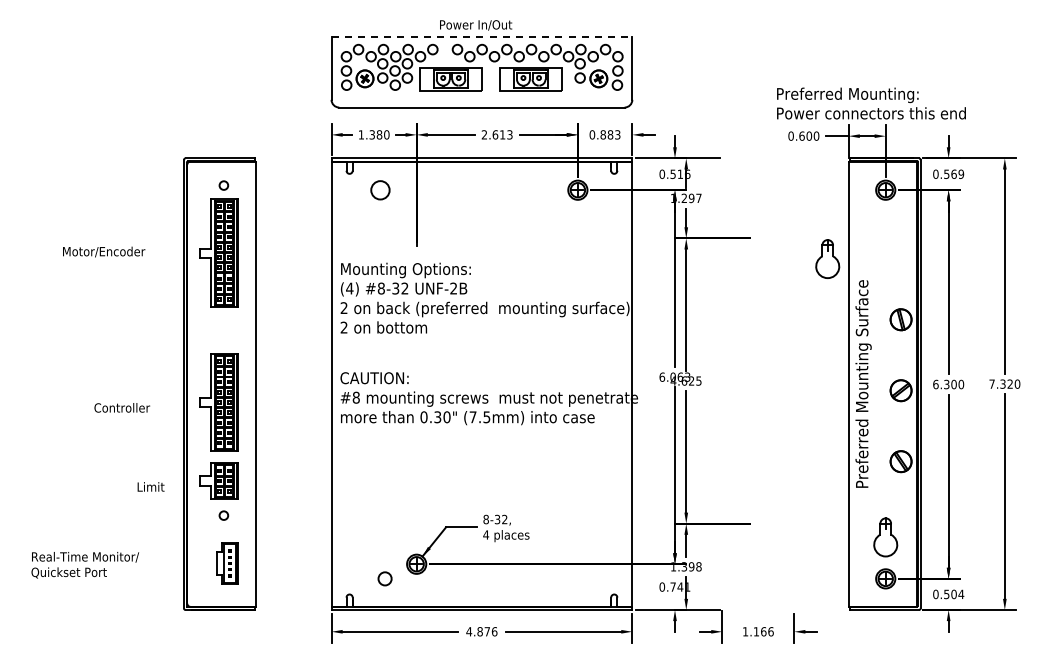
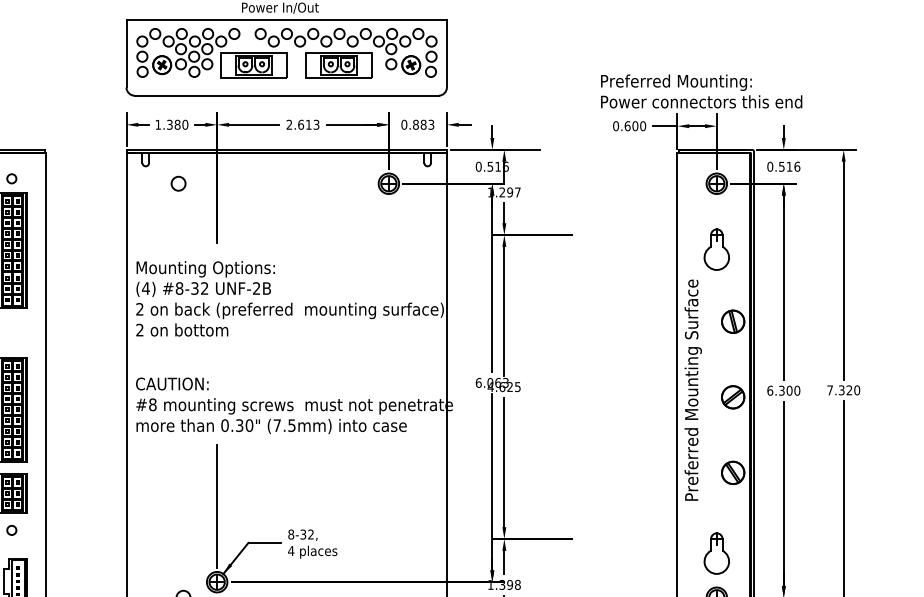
line: (482, 36) -> (287, 20), dashed -> solid
text: (957, 173) -> (793, 165), 0.569 -> 0.516
circle: (380, 189) -> (178, 183), size x0.71
part: (827, 258) -> (716, 249), moved
line: (416, 492) -> (216, 505), added

